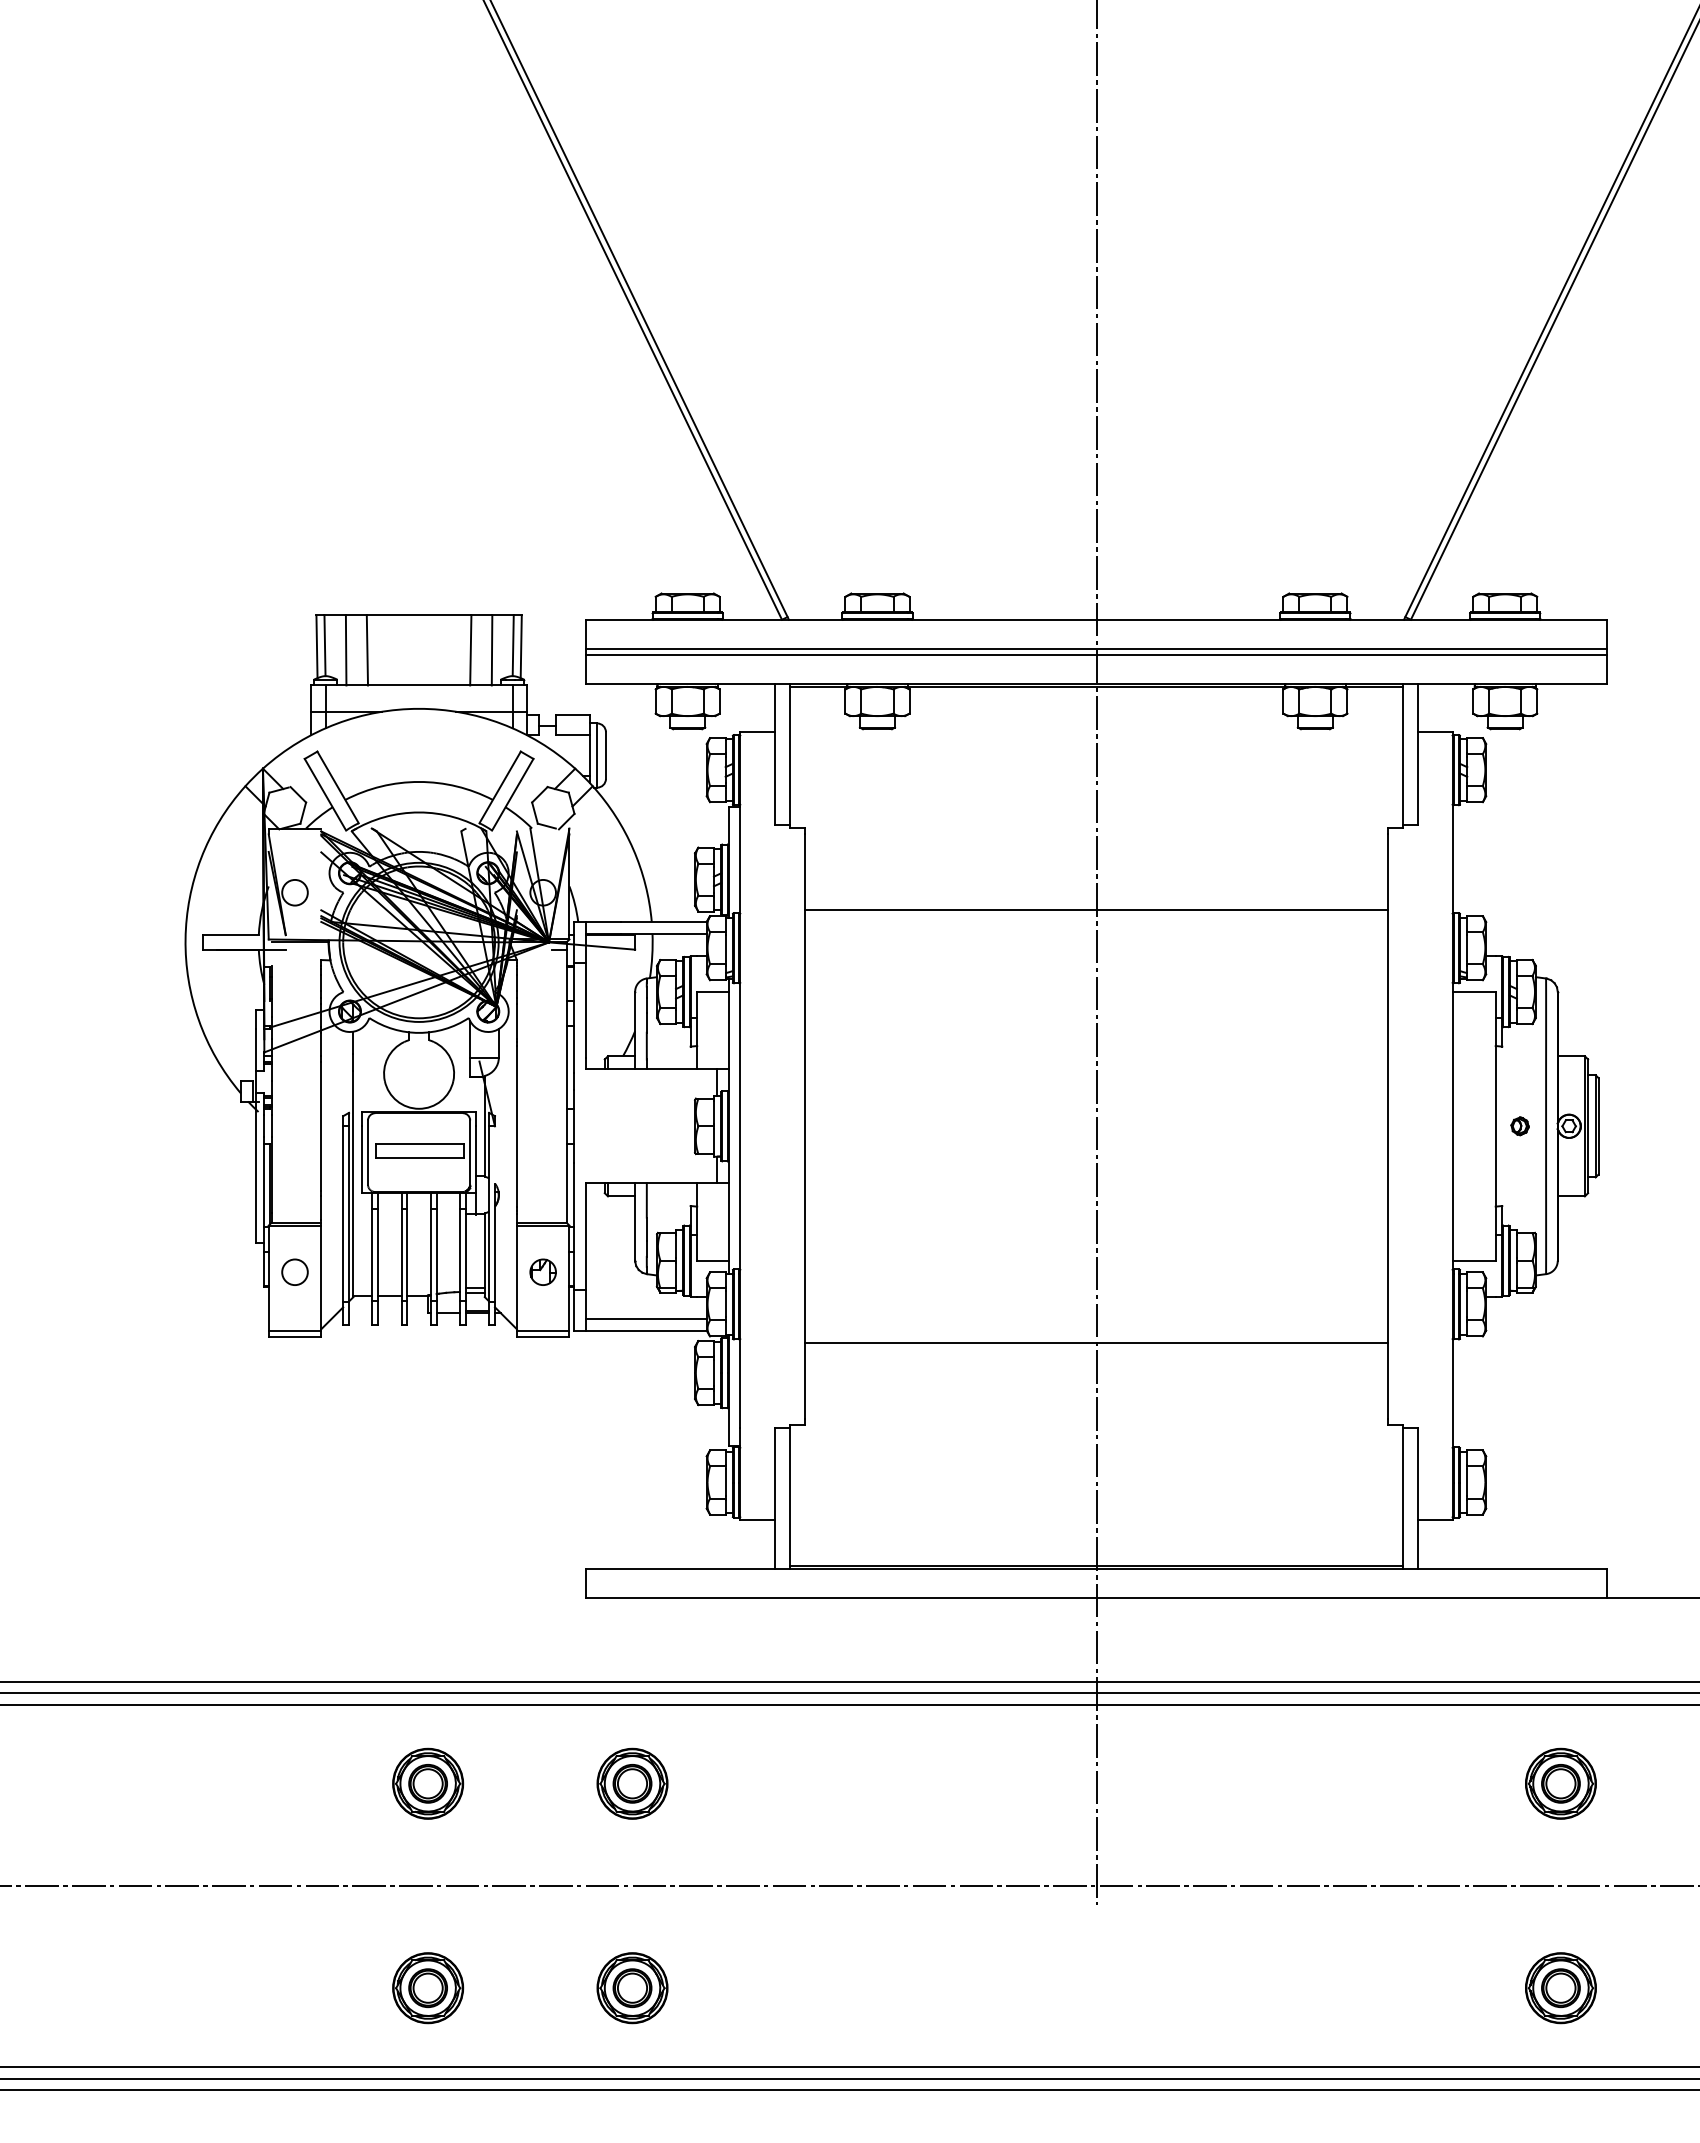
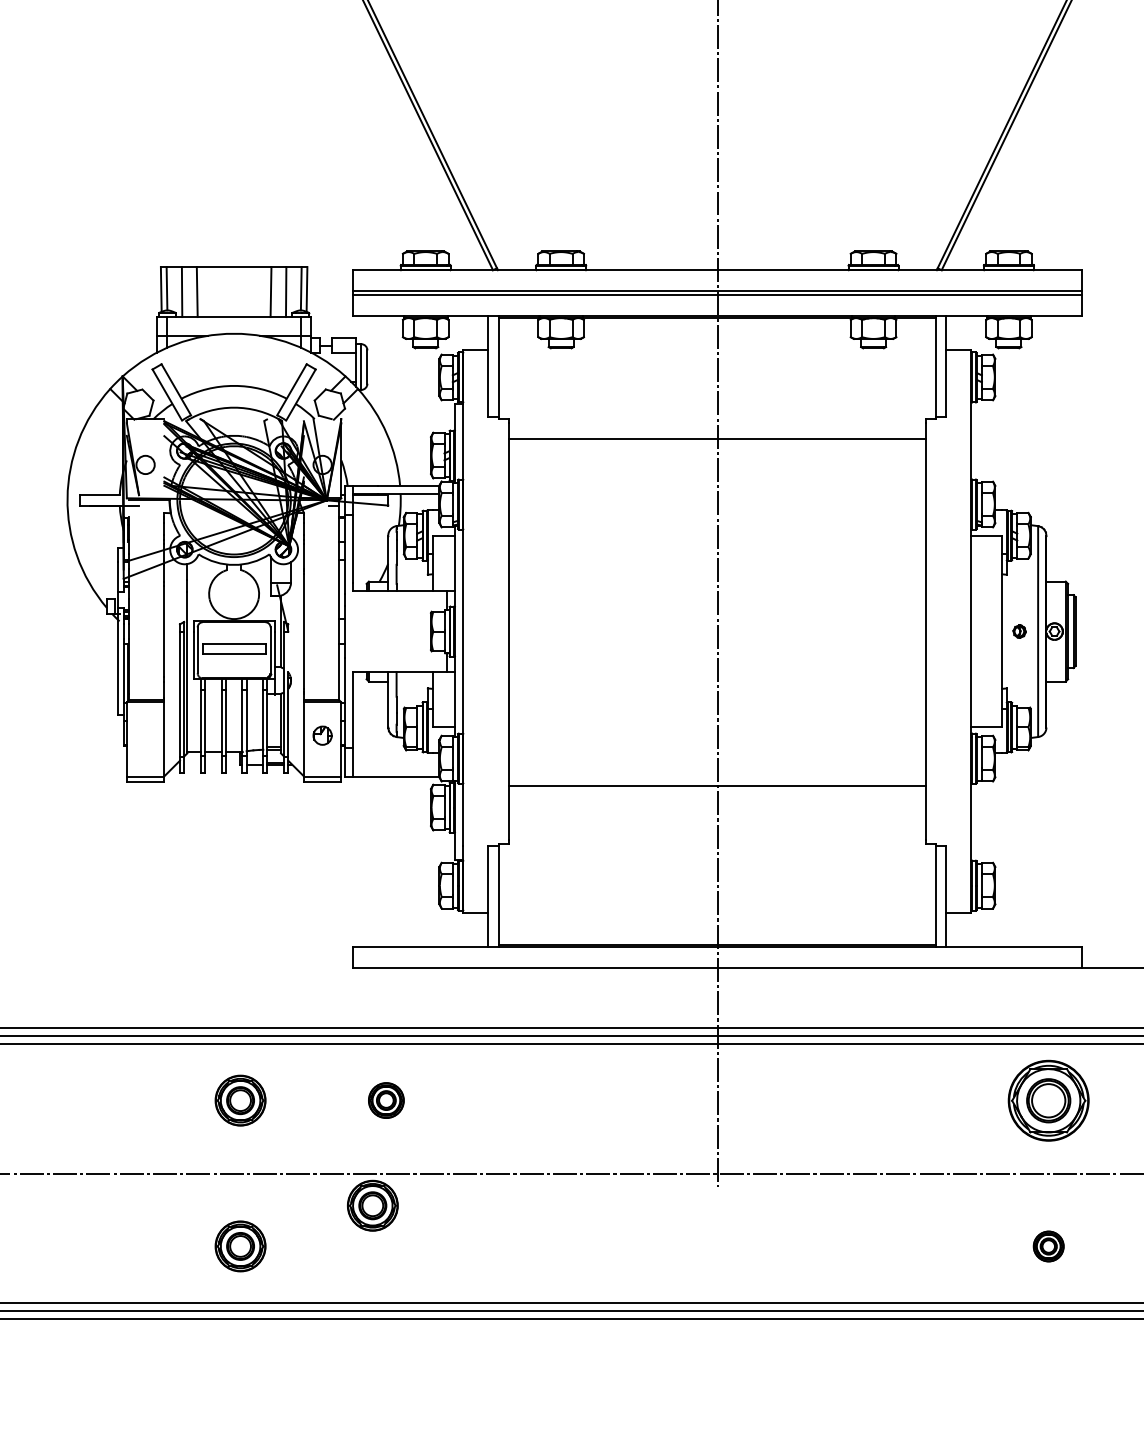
line: (1096, 909) -> (717, 439), moved
circle: (294, 1271) -> (145, 735), removed
line: (645, 1319) -> (395, 769), removed
part: (632, 1783) -> (386, 1100), size x0.7
part: (1560, 1783) -> (1048, 1100), size x1.6
part: (632, 1988) -> (372, 1205), moved
part: (1560, 1988) -> (1048, 1246), size x0.6

